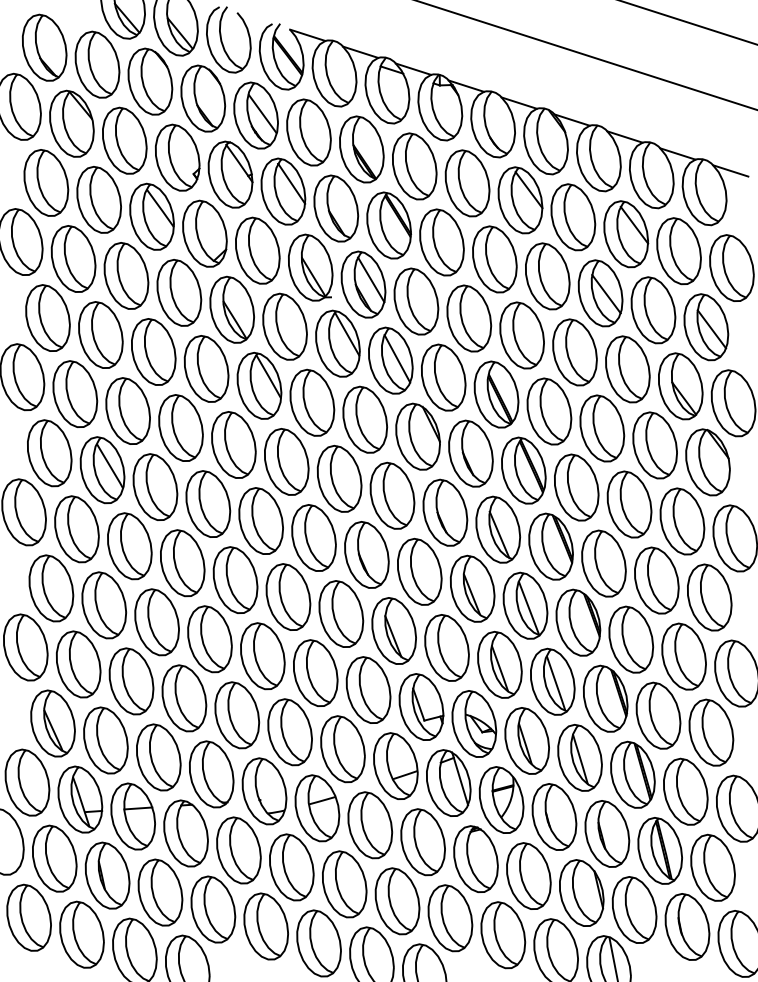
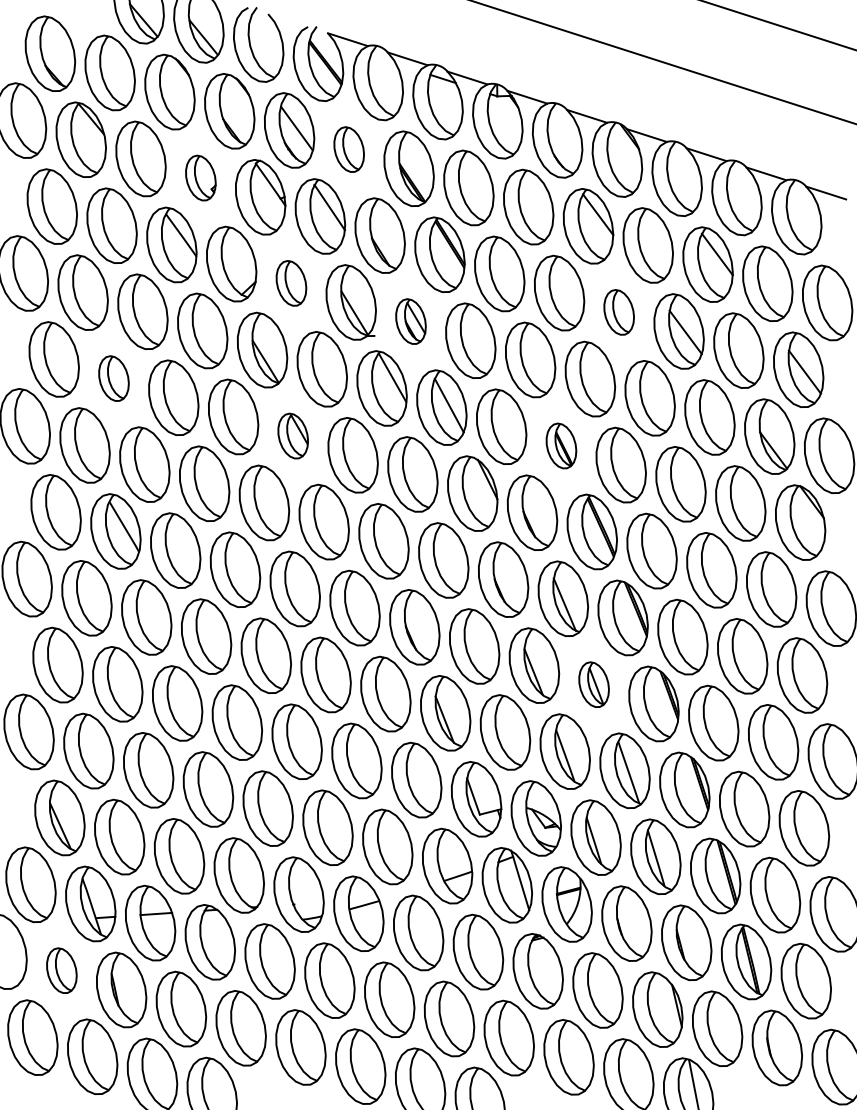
part: (308, 132) -> (348, 149), size x0.6
part: (177, 157) -> (200, 177), size x0.6
part: (257, 250) -> (291, 283), size x0.6
part: (547, 276) -> (618, 312), size x0.6
part: (363, 284) -> (410, 321), size x0.6
part: (100, 334) -> (113, 378), size x0.6
part: (258, 385) -> (292, 435), size x0.6
part: (496, 394) -> (561, 445), size x0.6
part: (524, 605) -> (593, 684), size x0.6
part: (54, 858) -> (61, 970), size x0.6

